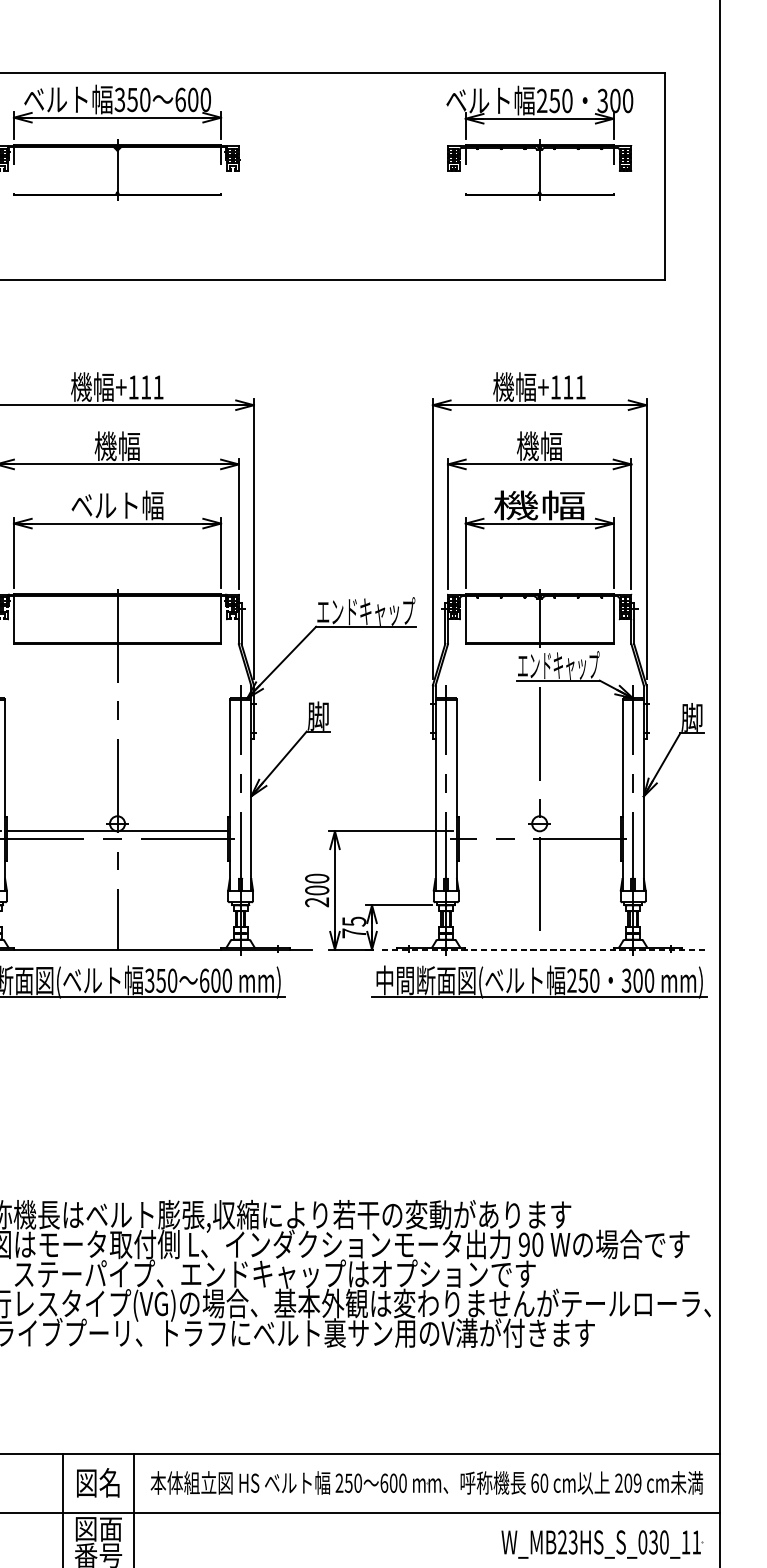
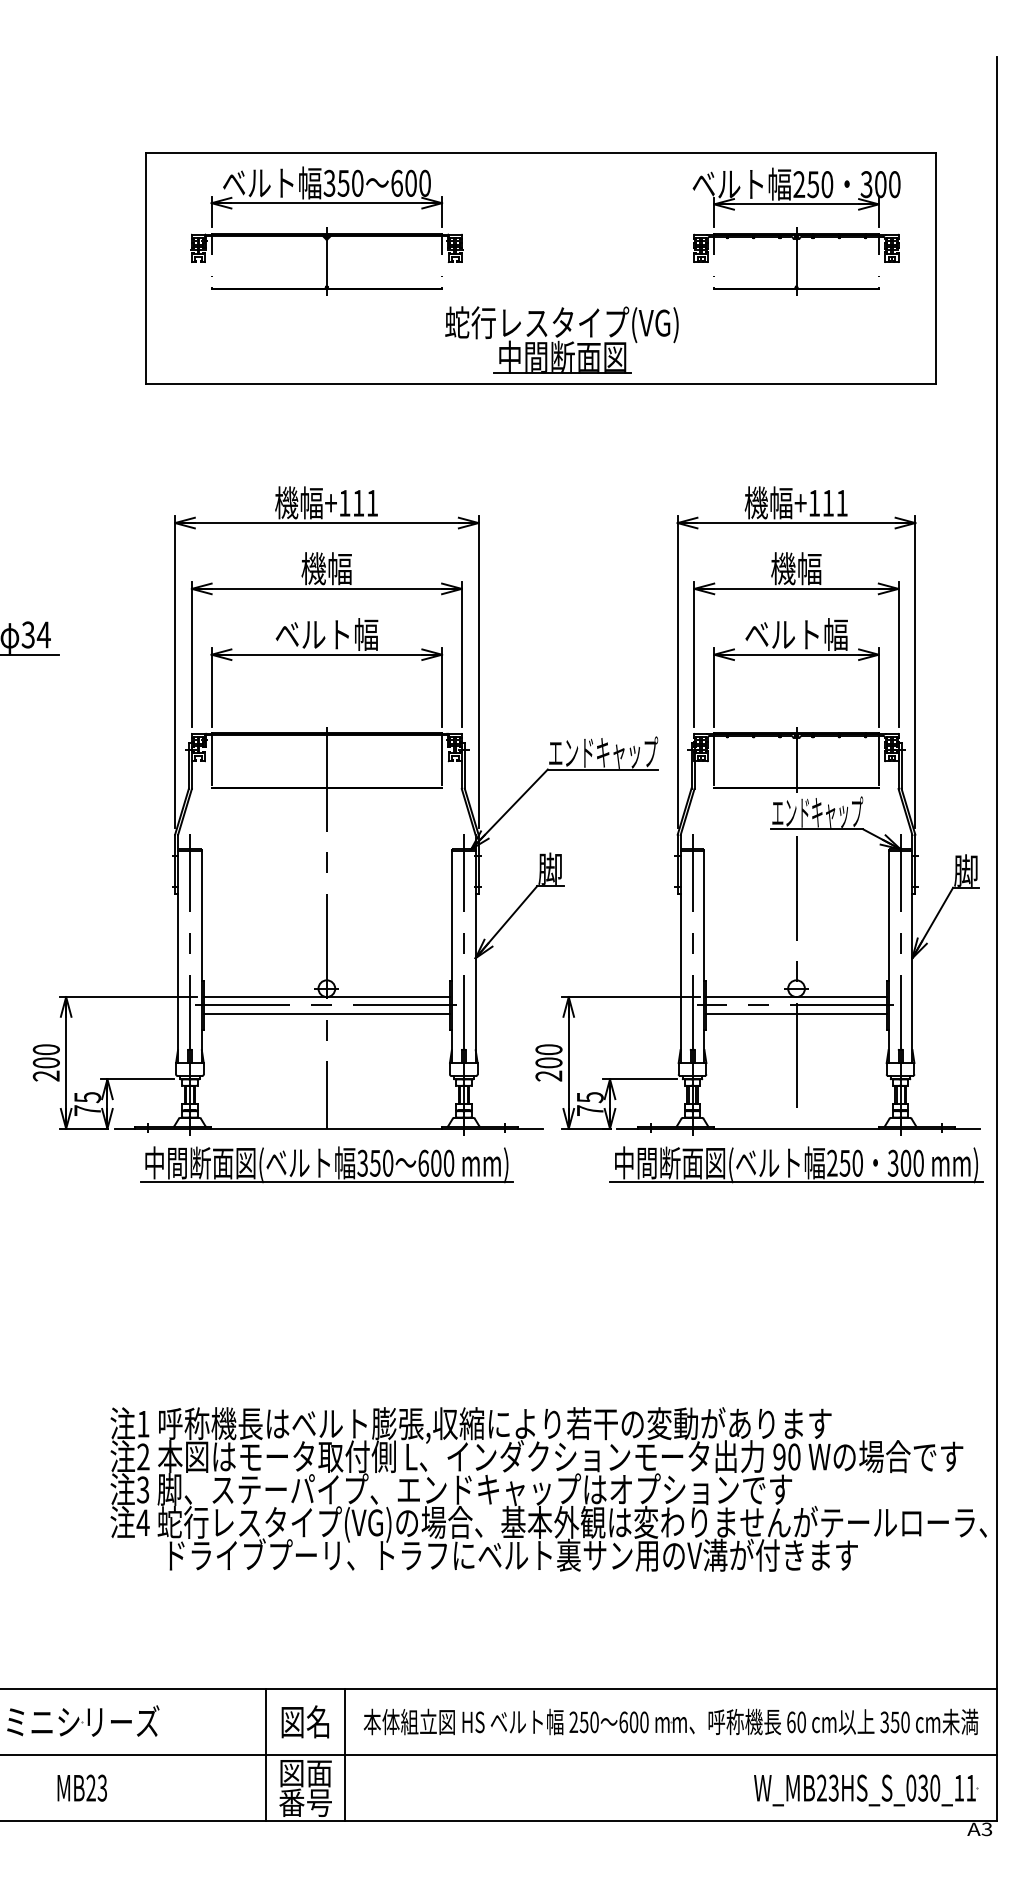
part: (328, 240) -> (561, 339), added
text: (539, 505) -> (796, 634), 機幅 -> ベルト幅
line: (539, 831) -> (796, 997), added
line: (117, 846) -> (326, 1013), added
line: (539, 846) -> (796, 1013), added
line: (541, 949) -> (798, 1128), dashed -> solid
text: (627, 1483) -> (894, 1722), 209 -> 350

